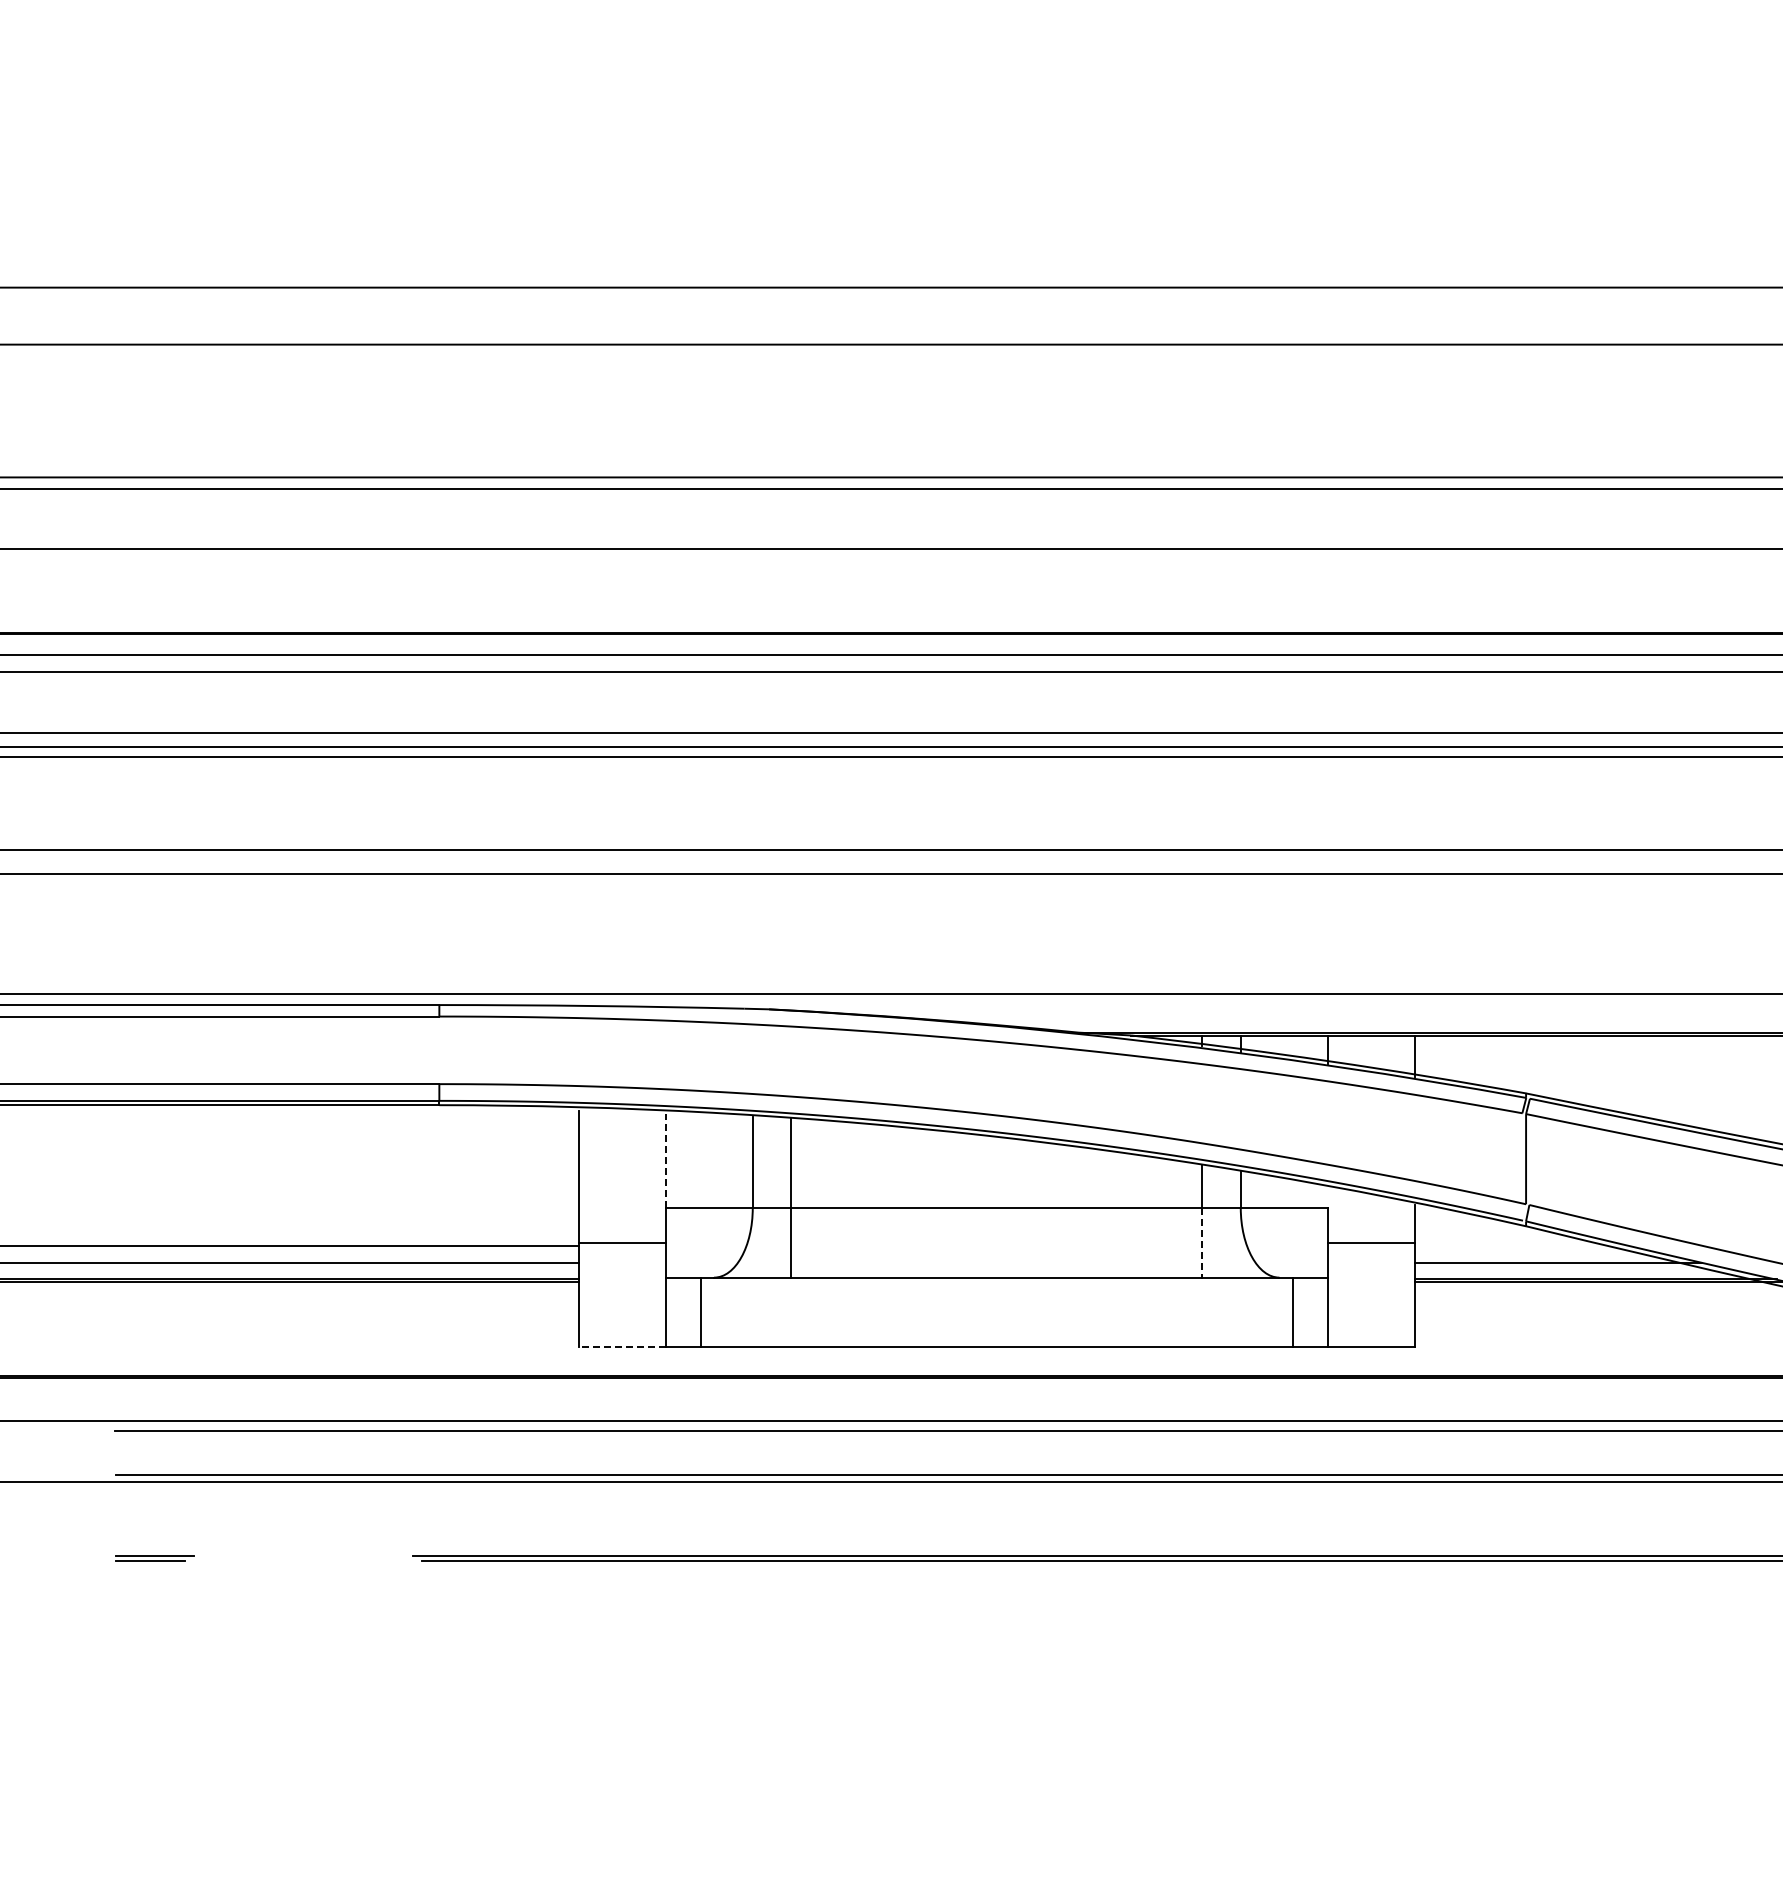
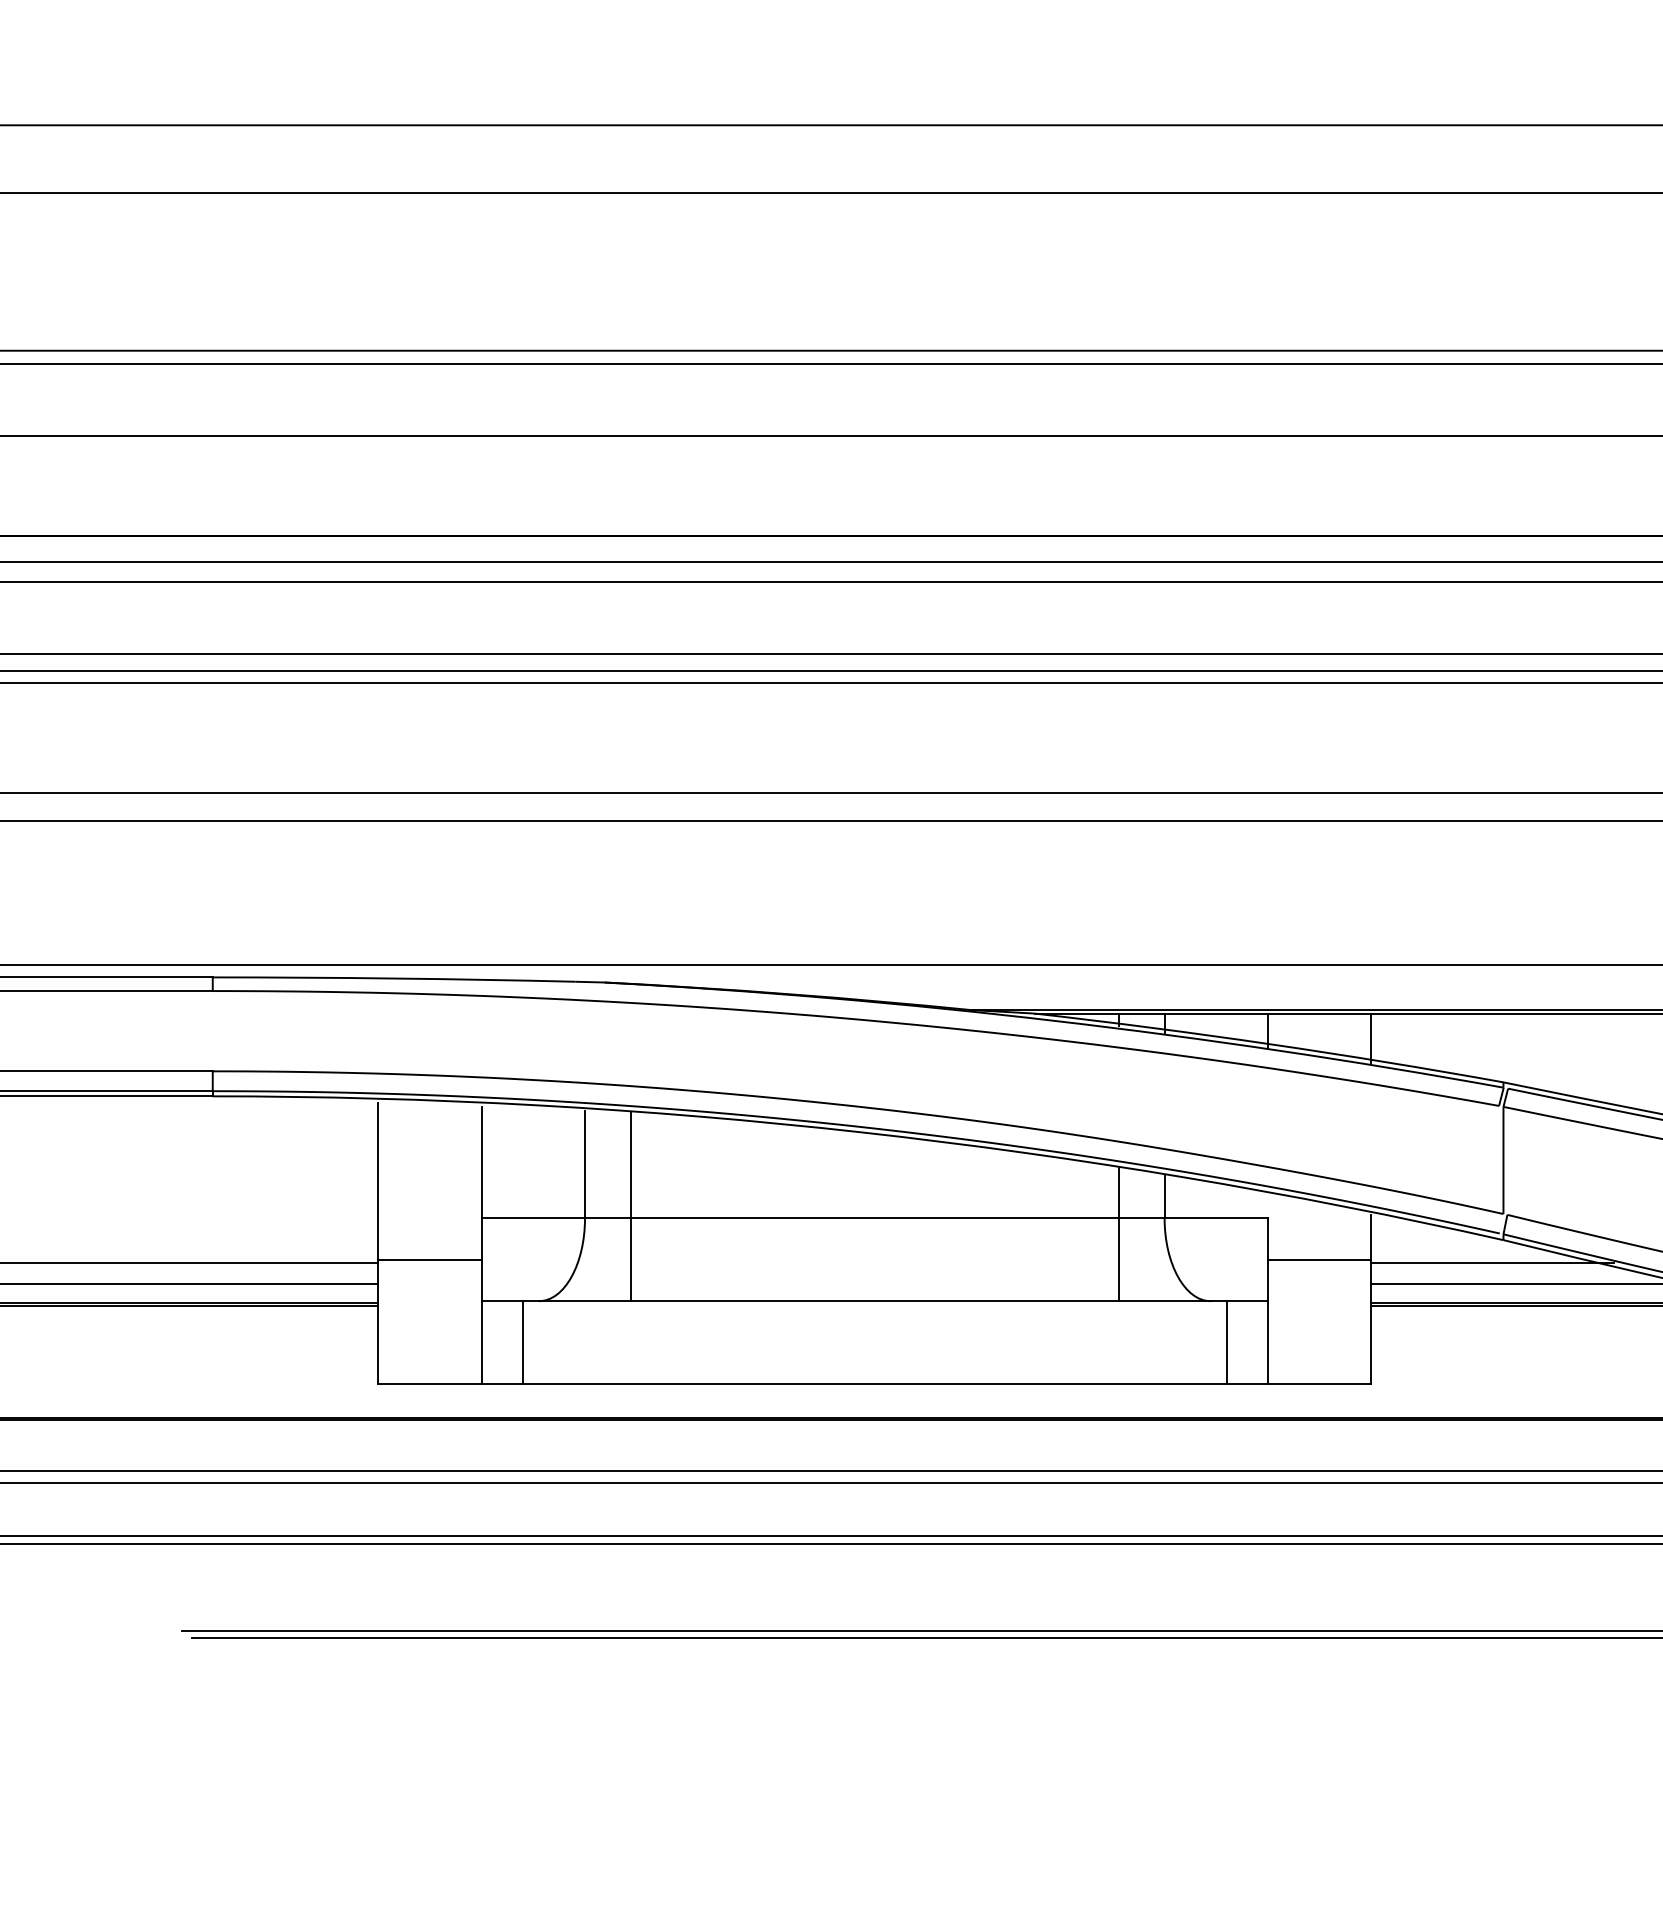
line: (665, 1160) -> (481, 1162), dashed -> solid
line: (1202, 1242) -> (1119, 1259), dashed -> solid
line: (1516, 1245) -> (1492, 1262), added
line: (622, 1347) -> (430, 1384), dashed -> solid

